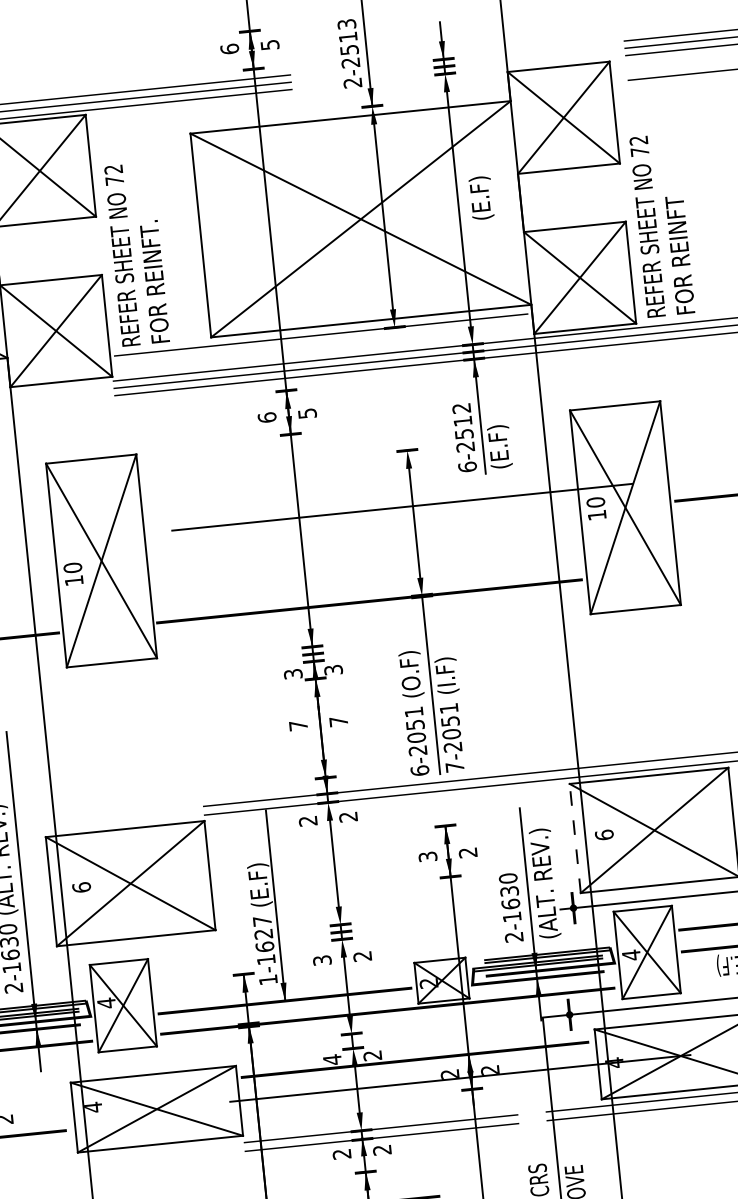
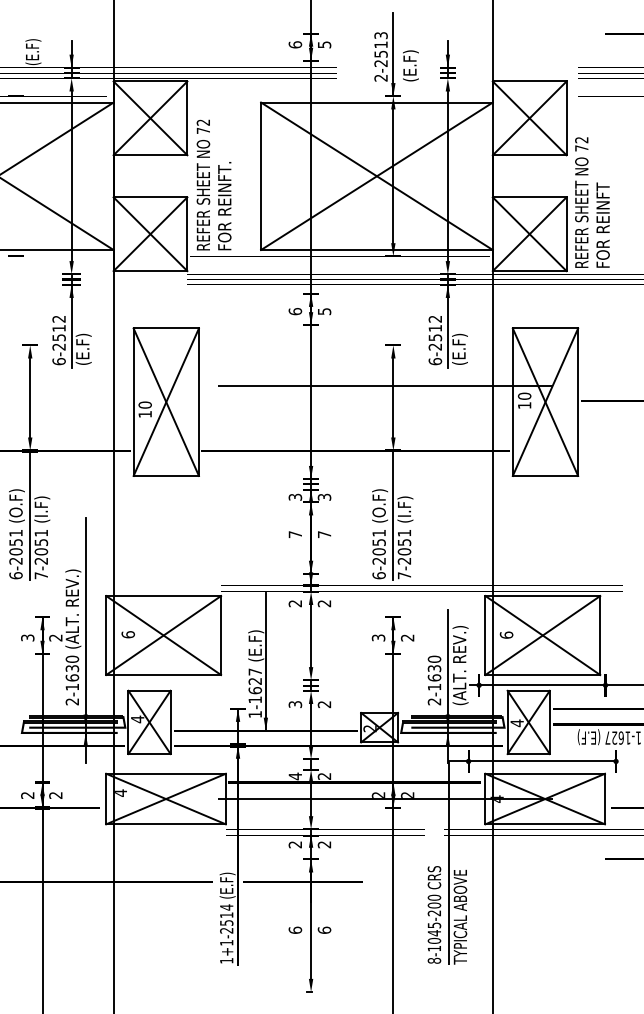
text: (480, 197) -> (410, 65), moved
line: (575, 838) -> (485, 635), dashed -> solid

